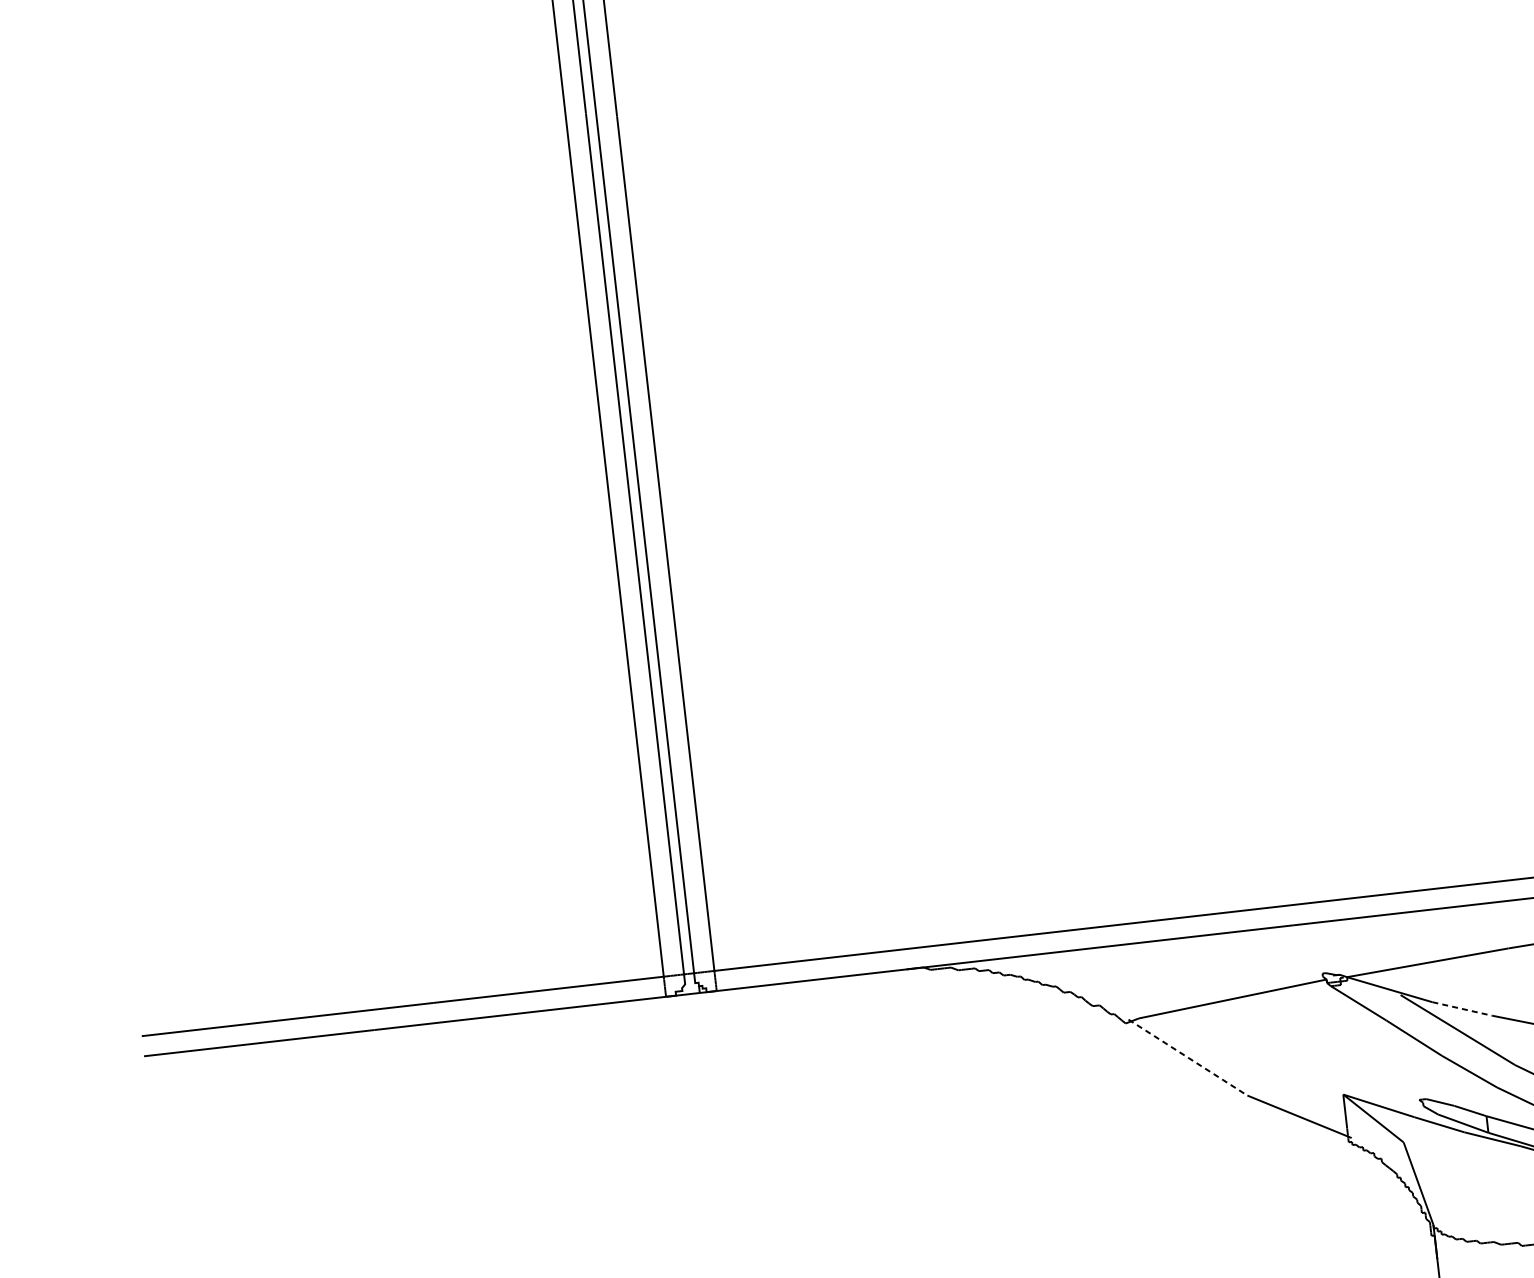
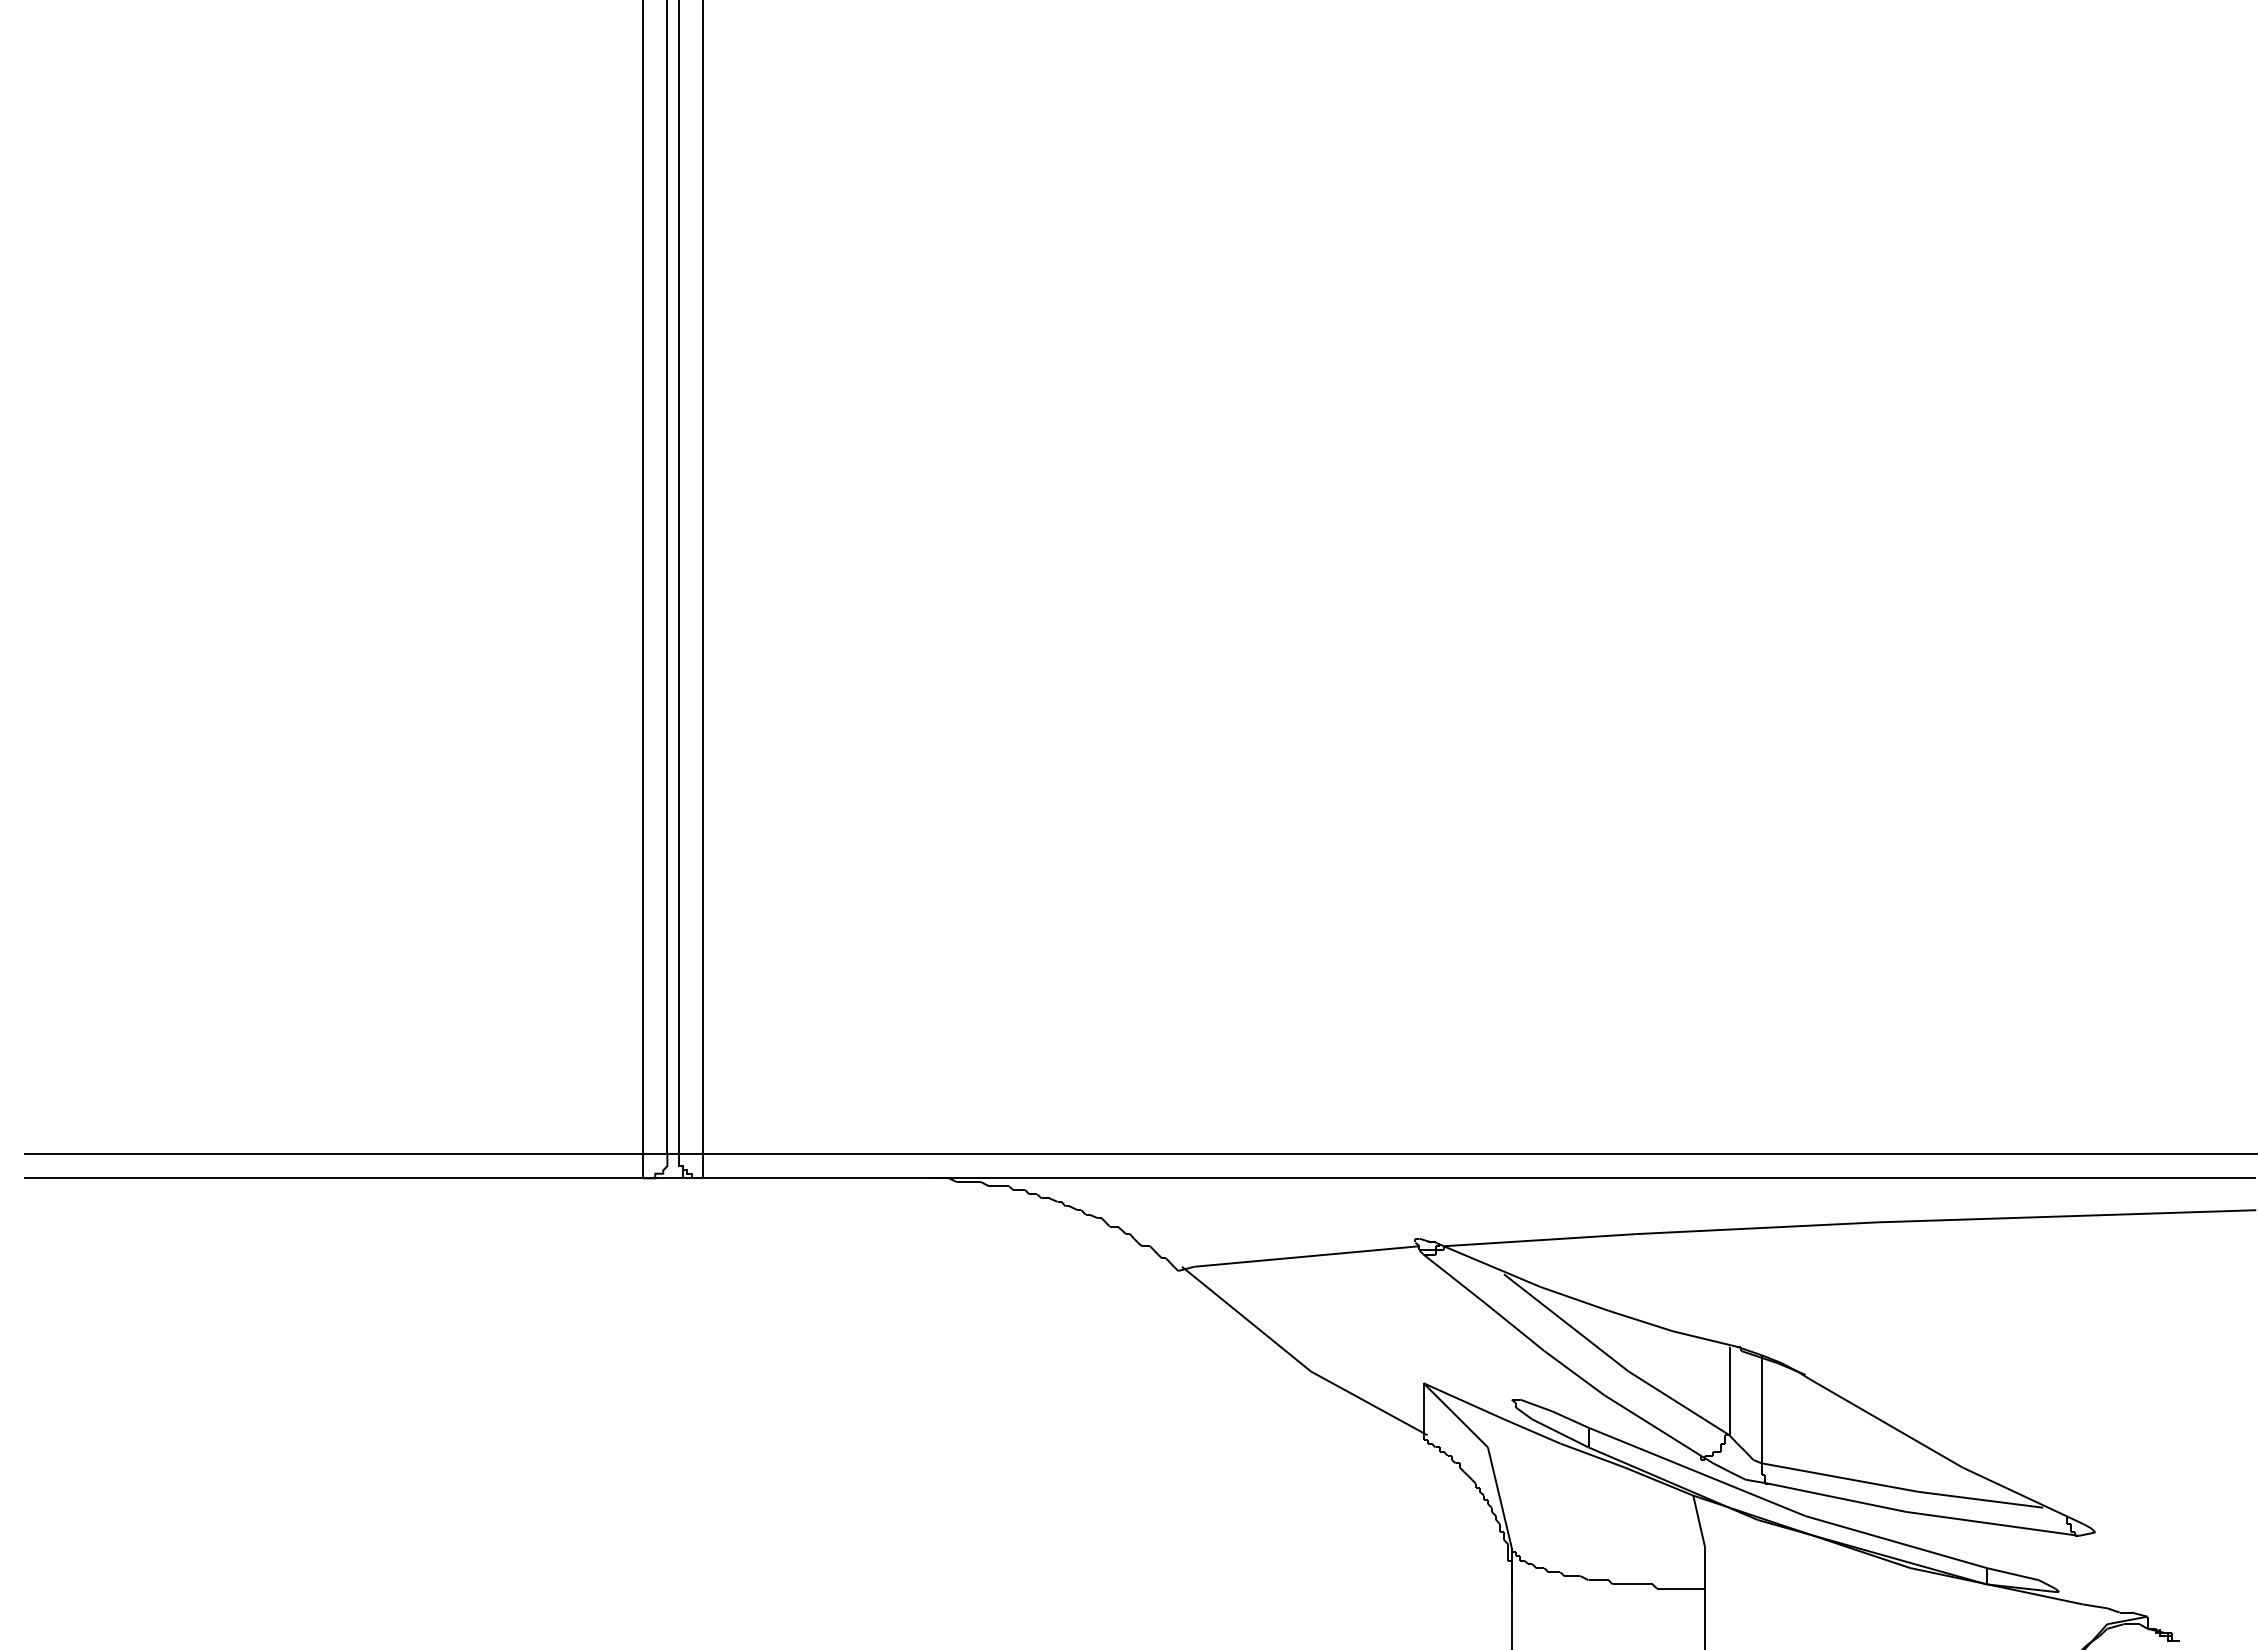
line: (1462, 1009) -> (1574, 1299), dashed -> solid
line: (1187, 1057) -> (1246, 1319), dashed -> solid

